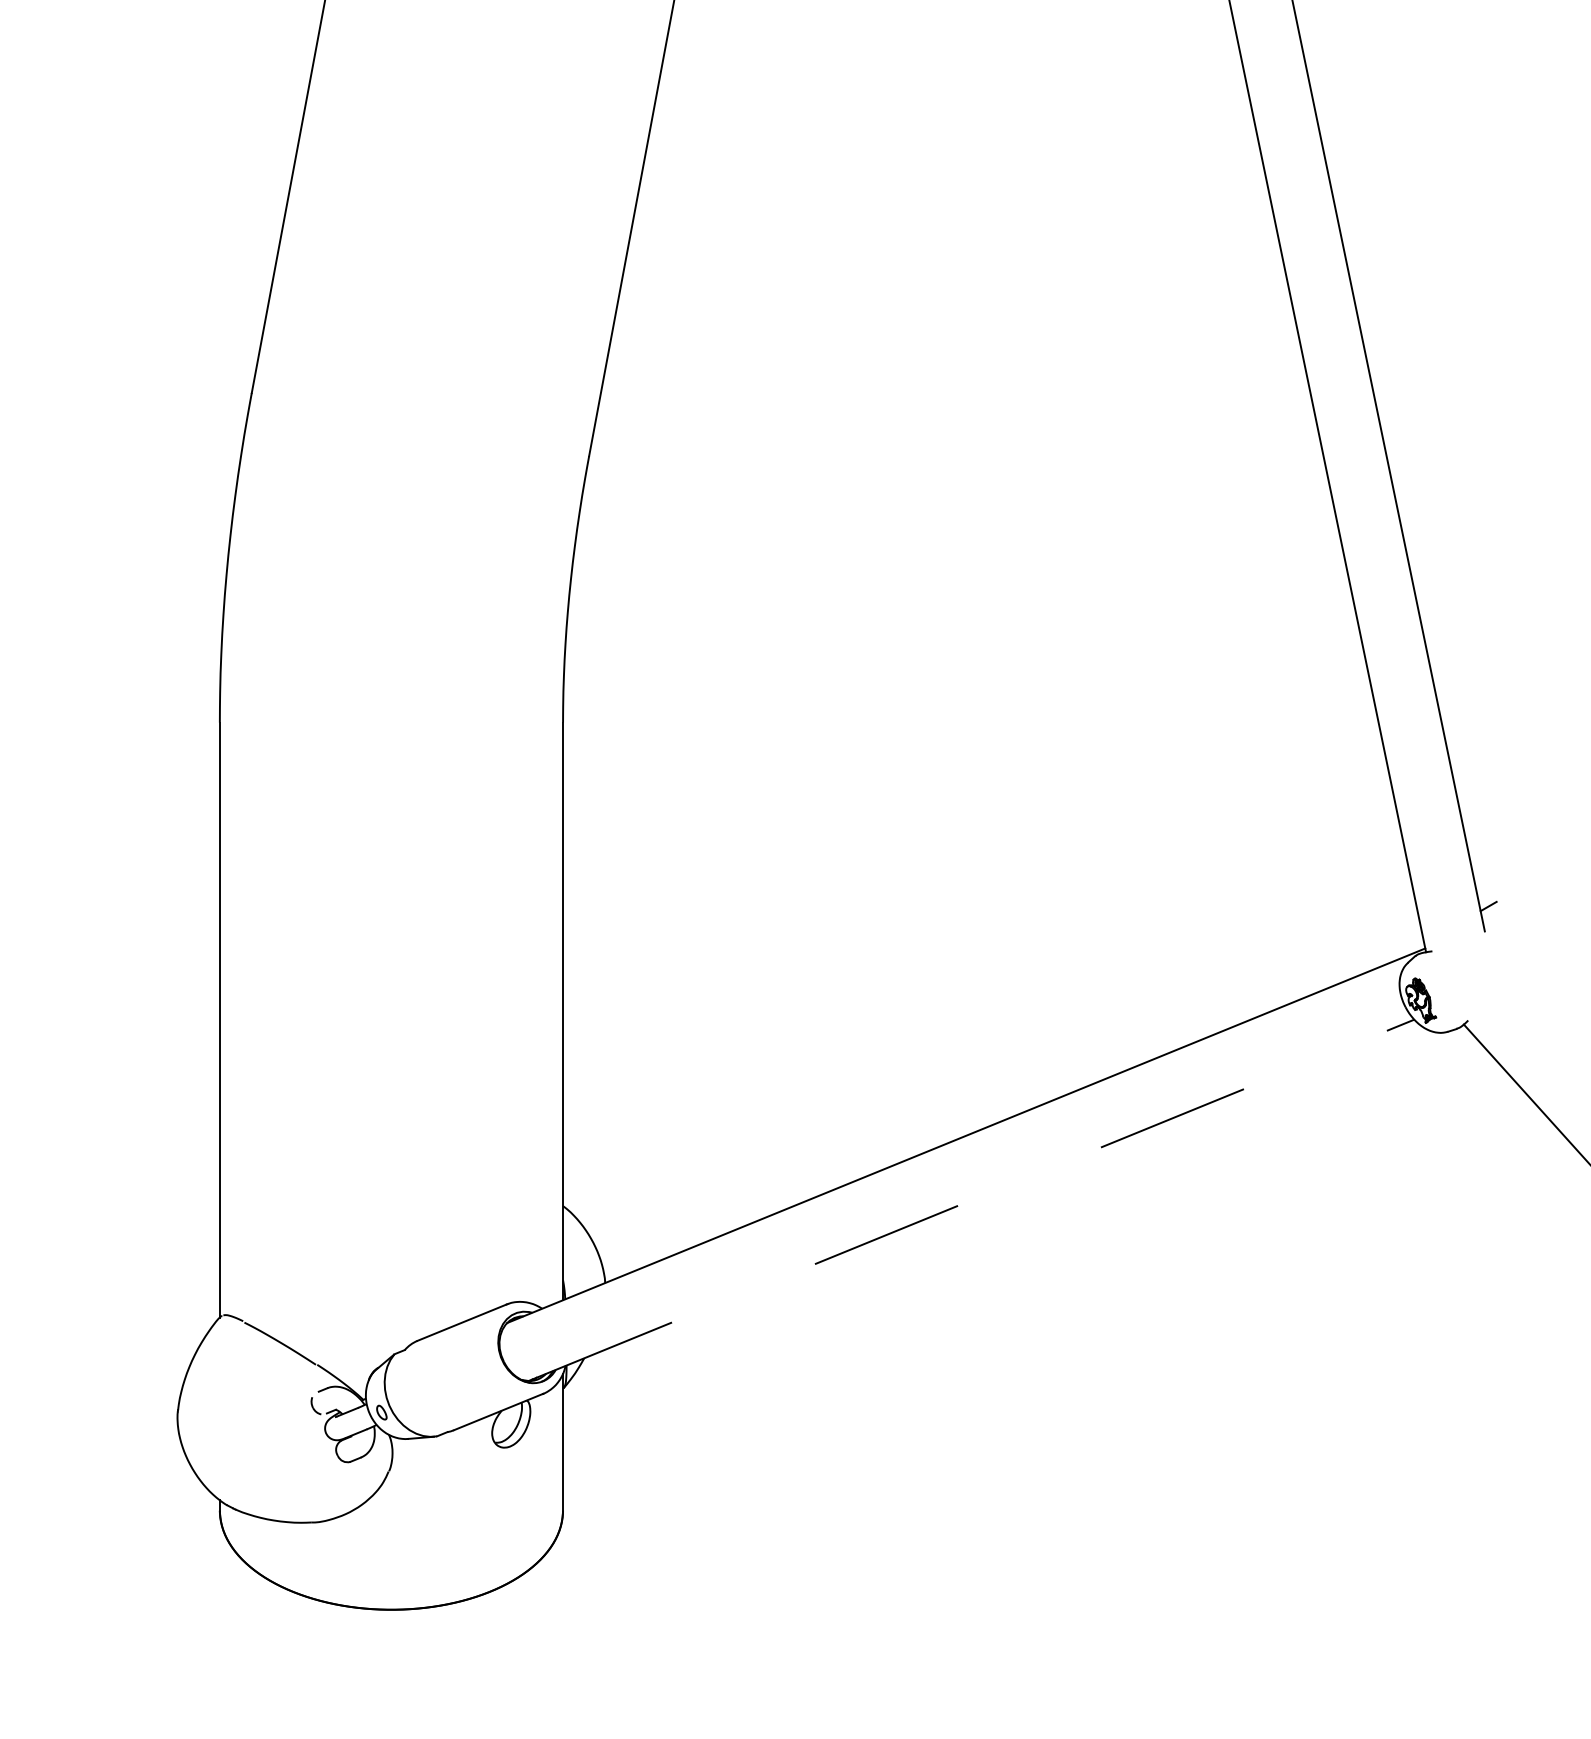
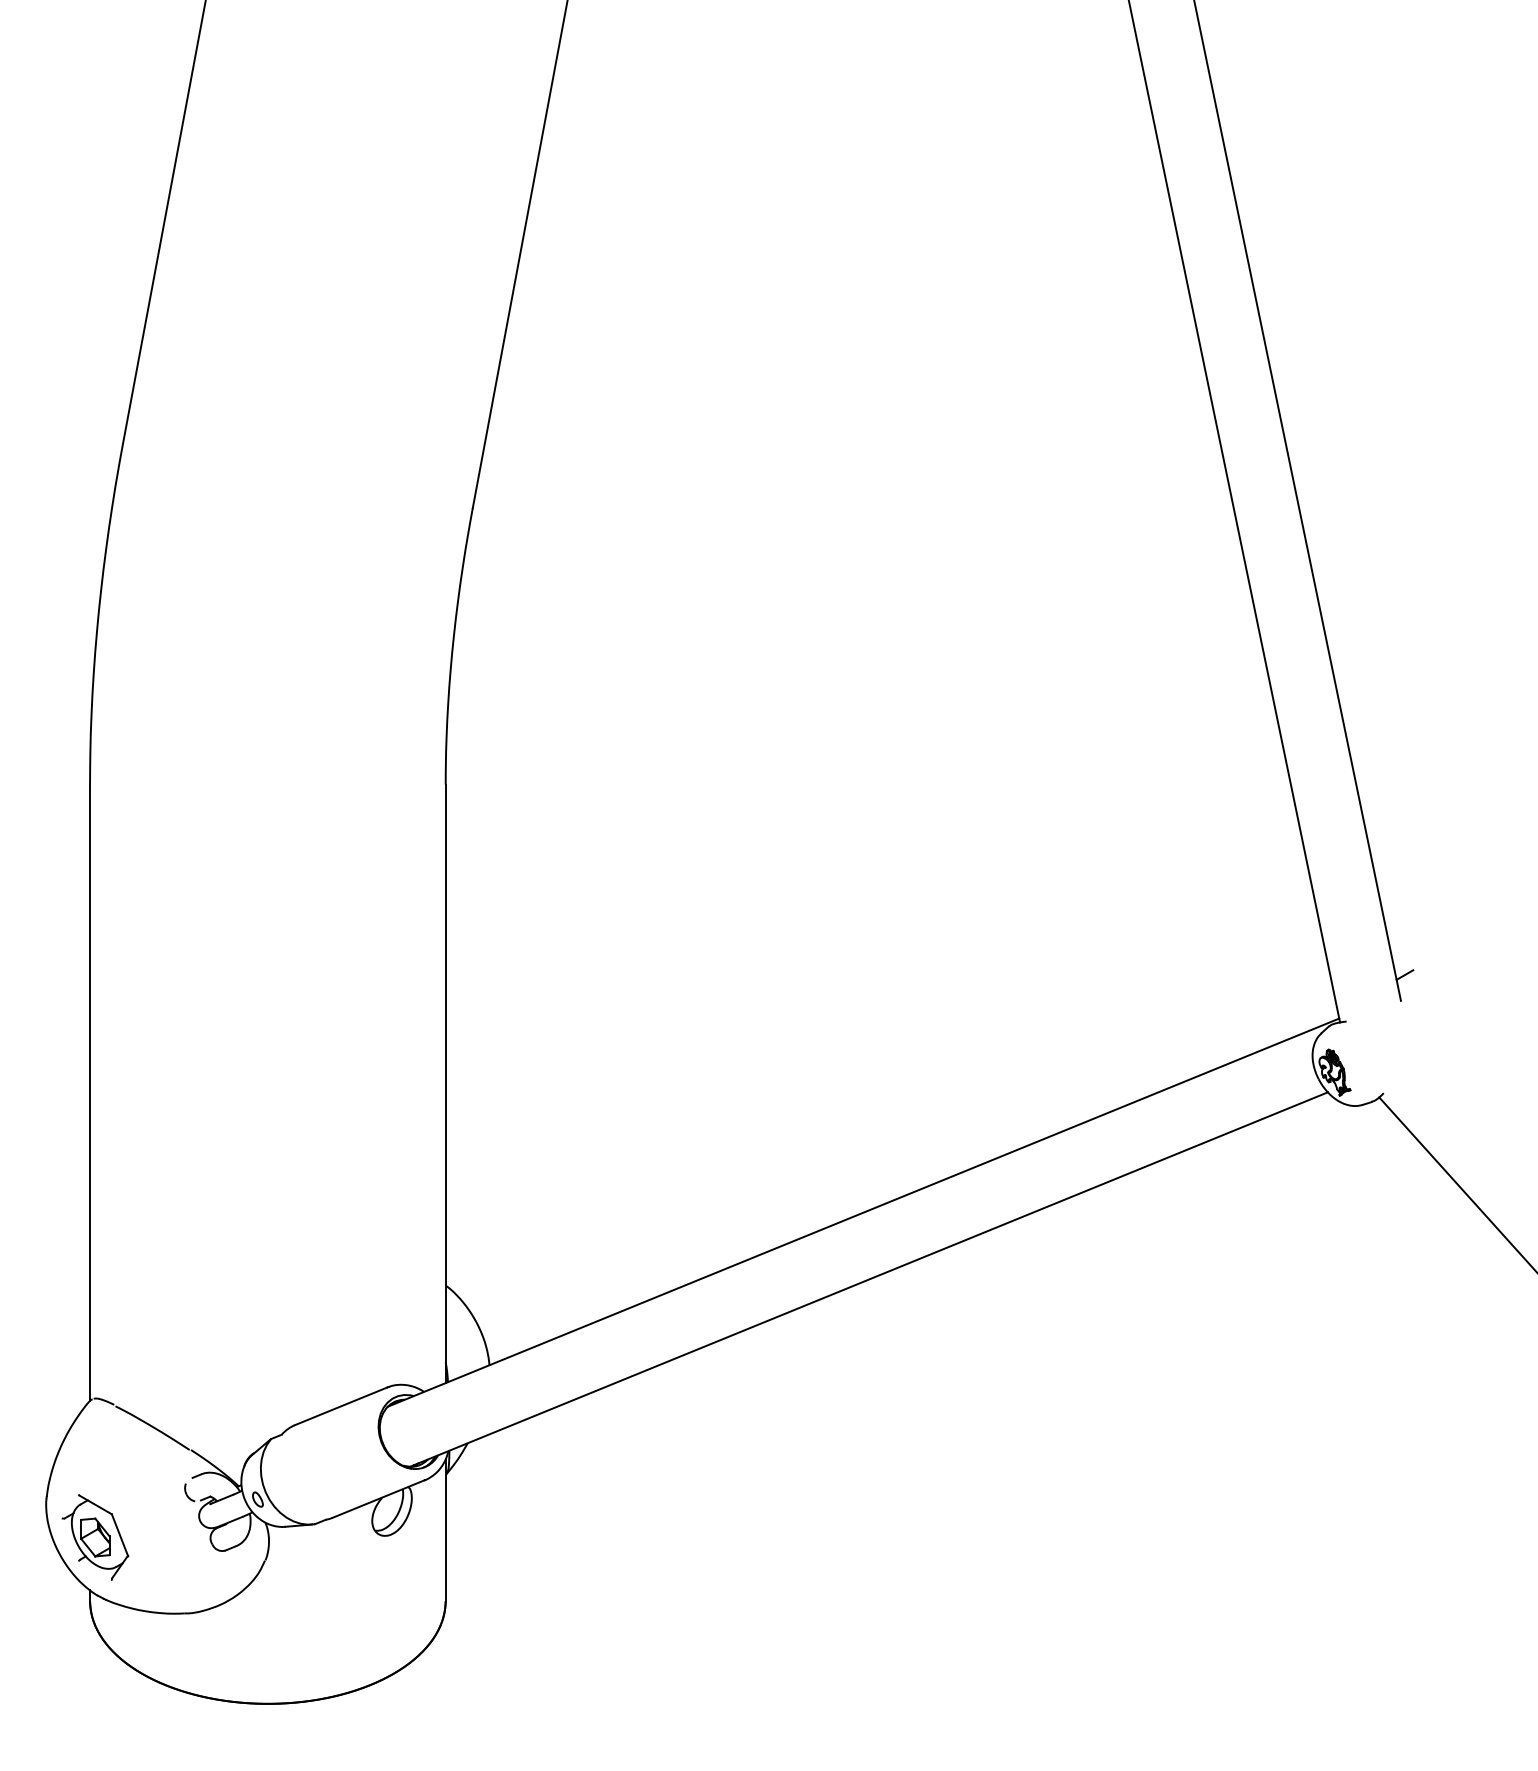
line: (972, 1200) -> (870, 1279), dashed -> solid
part: (224, 1448) -> (94, 1536), added

